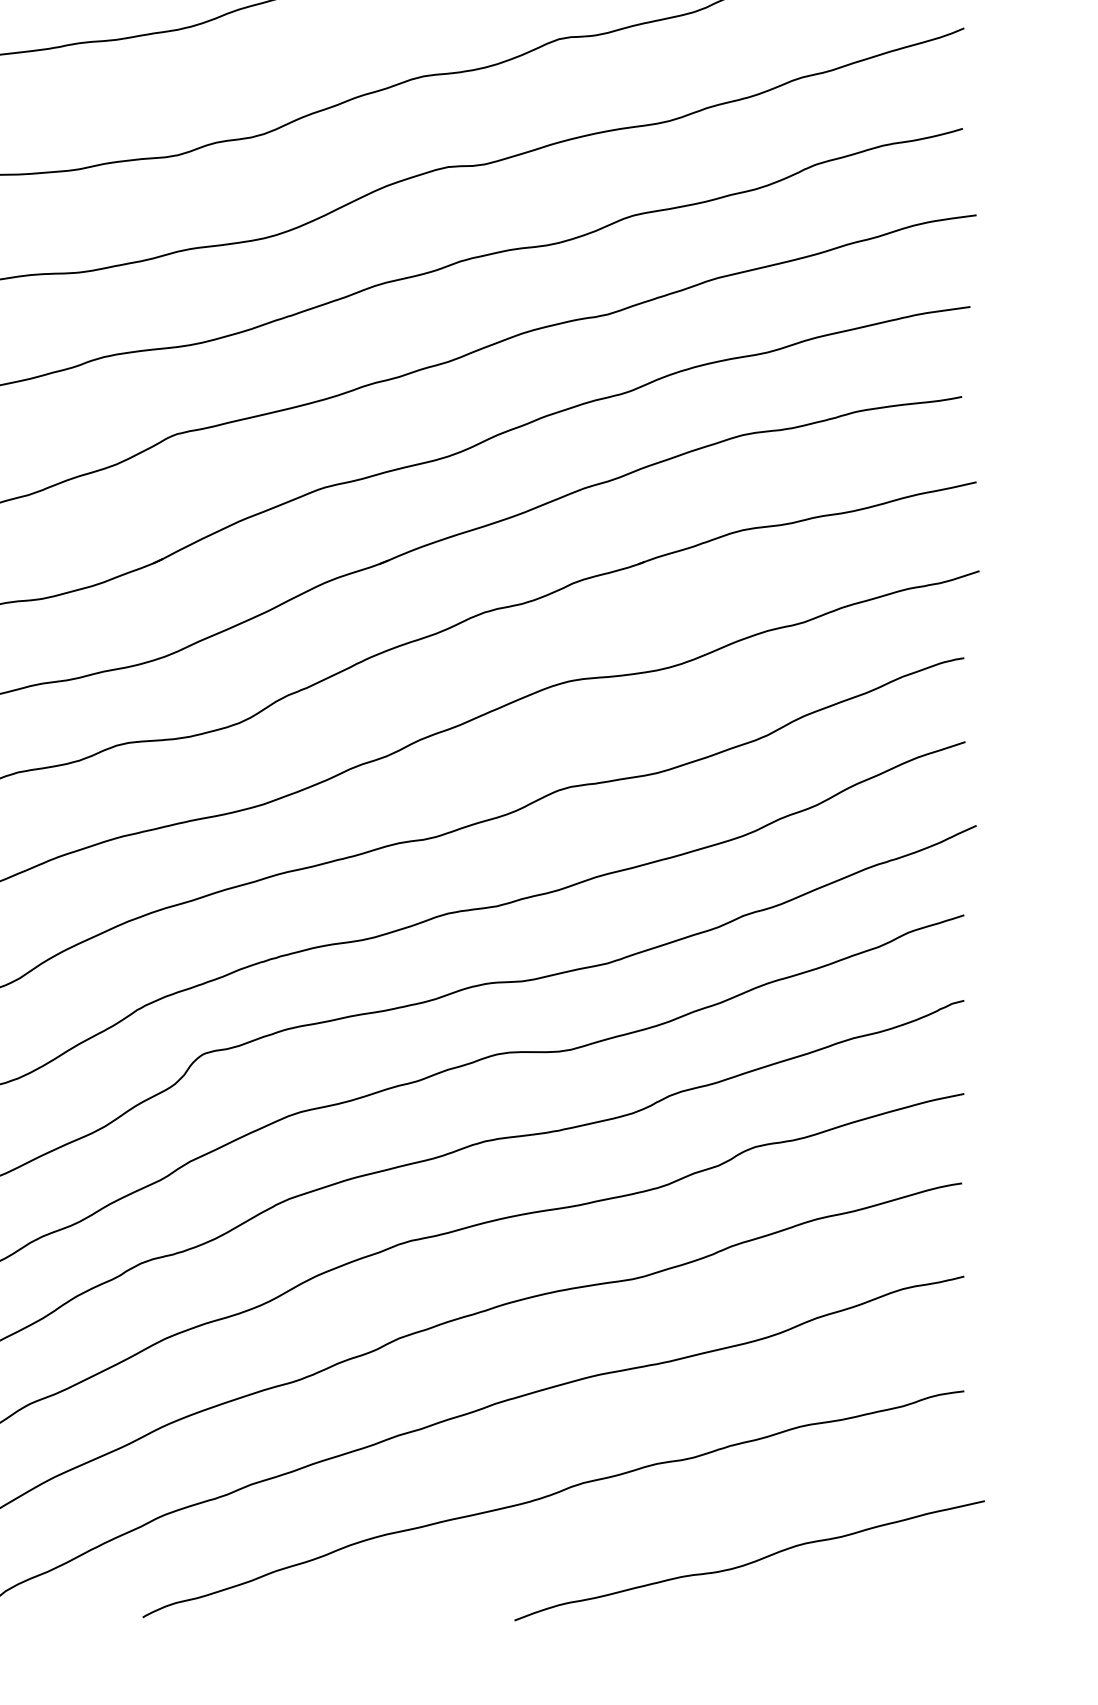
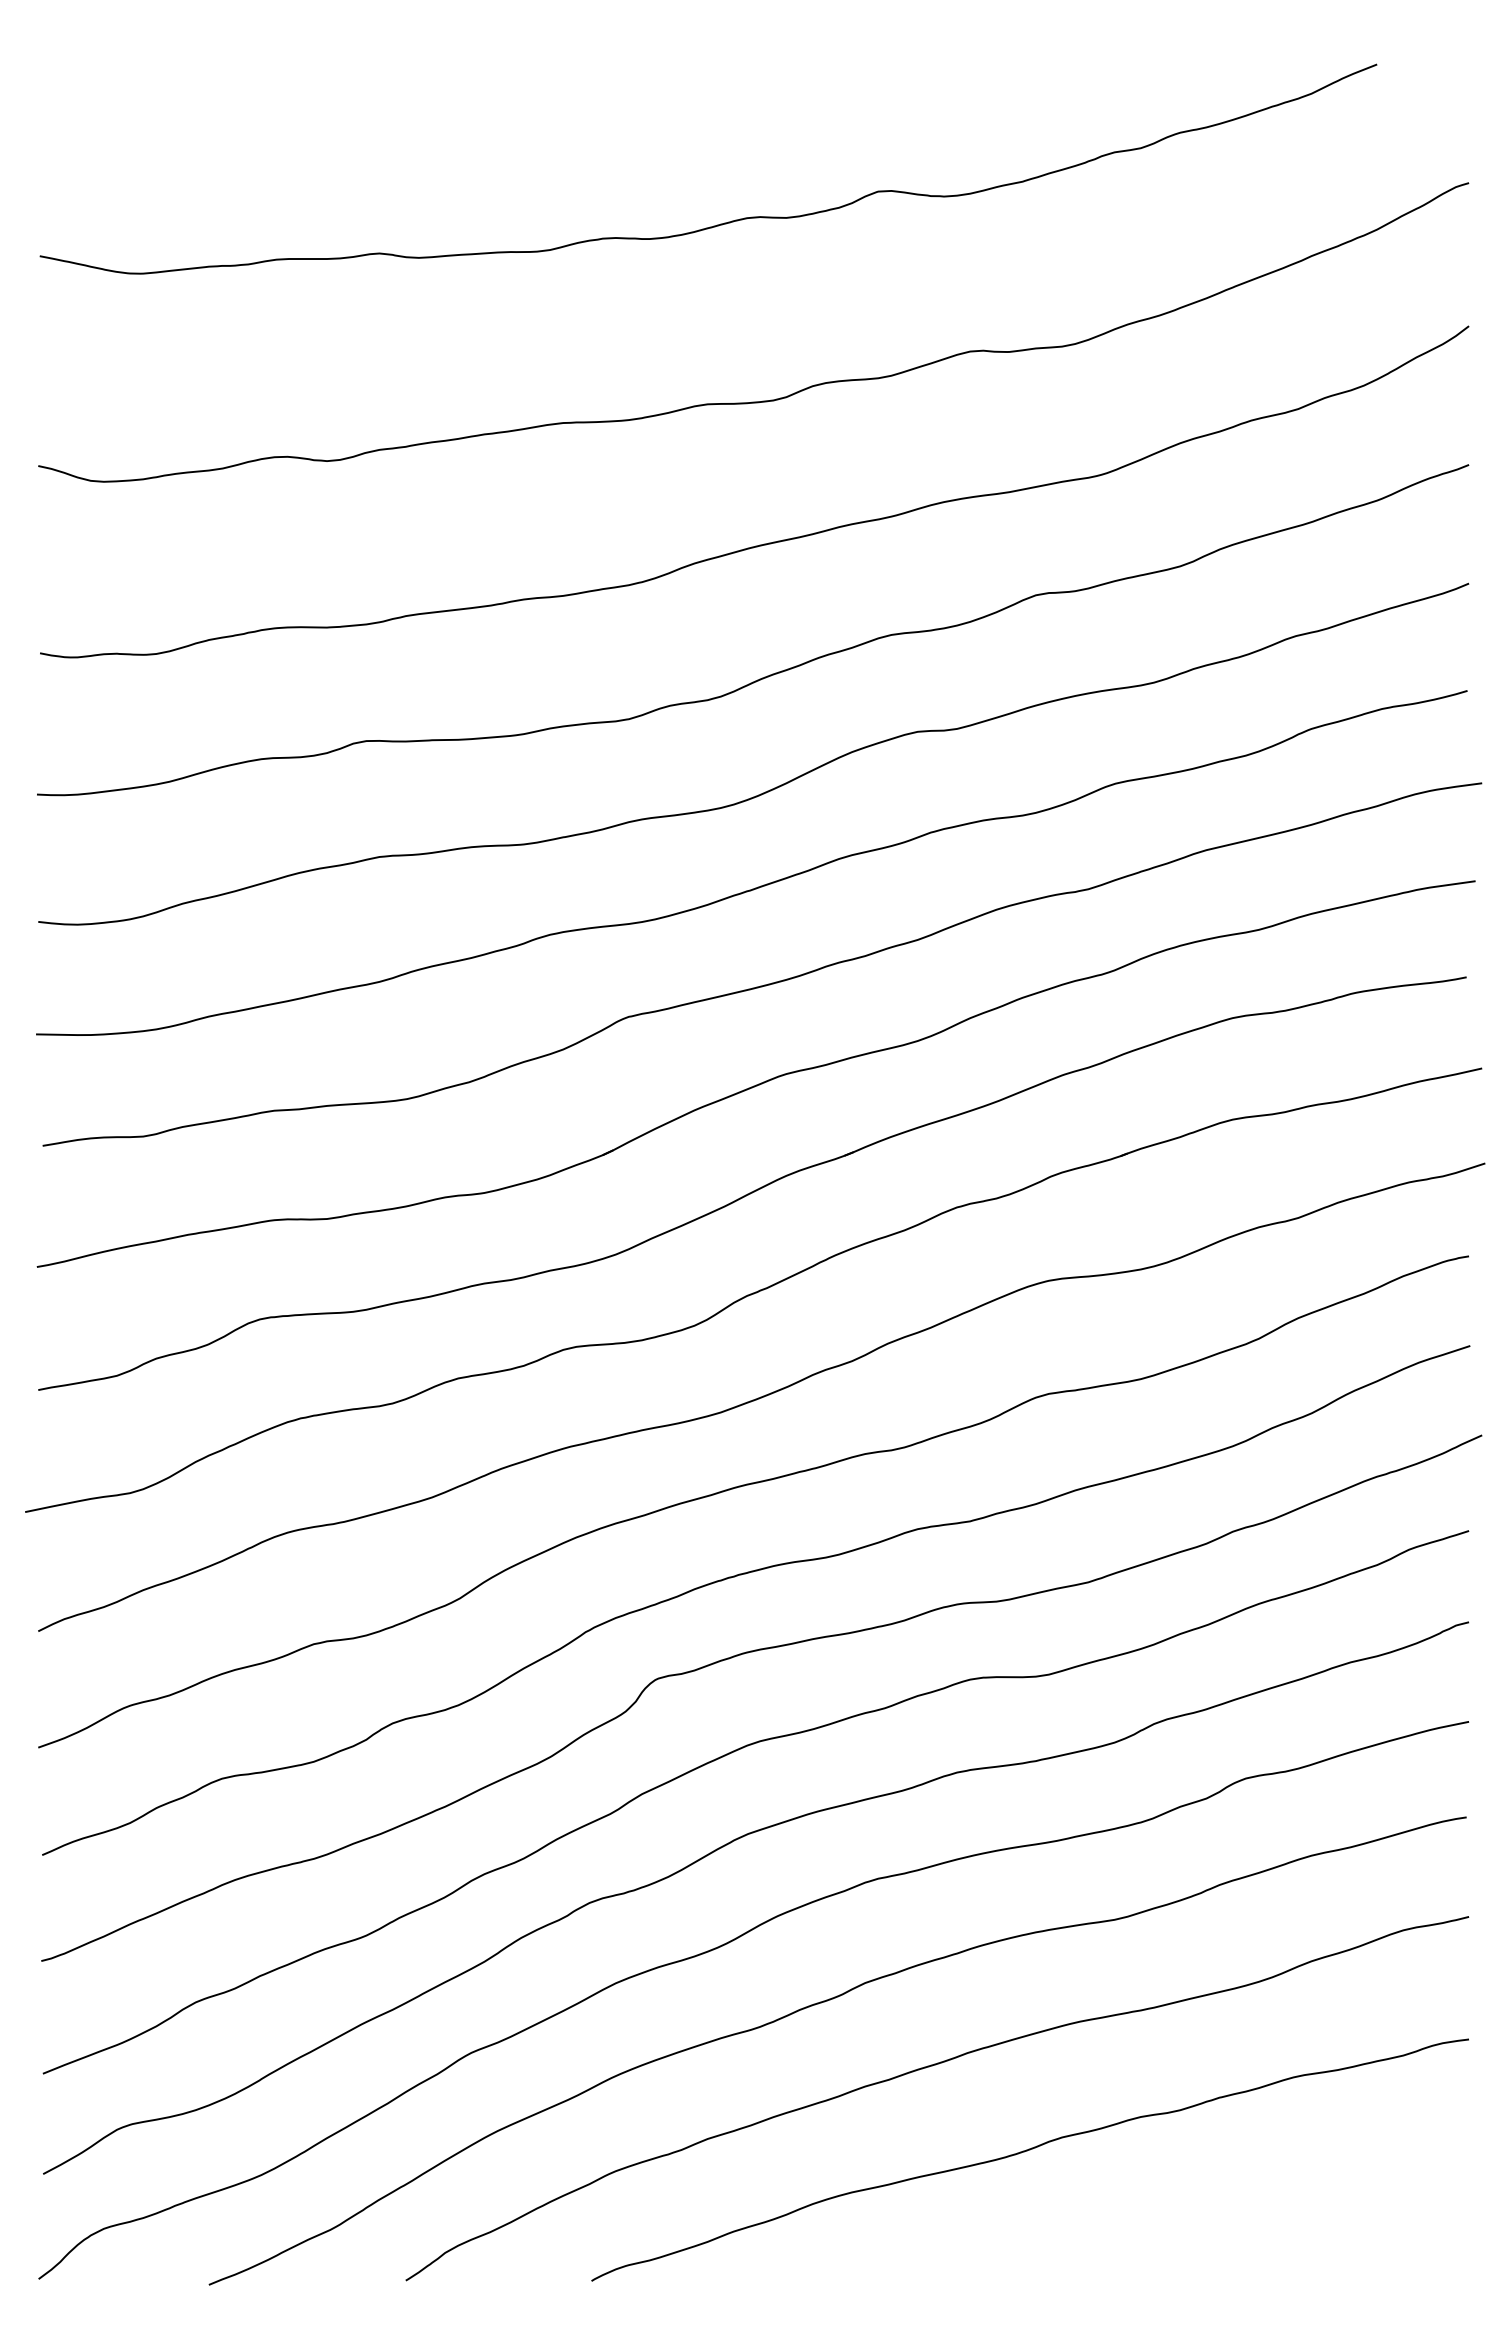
curve: (749, 1562) -> (1239, 2222), removed

